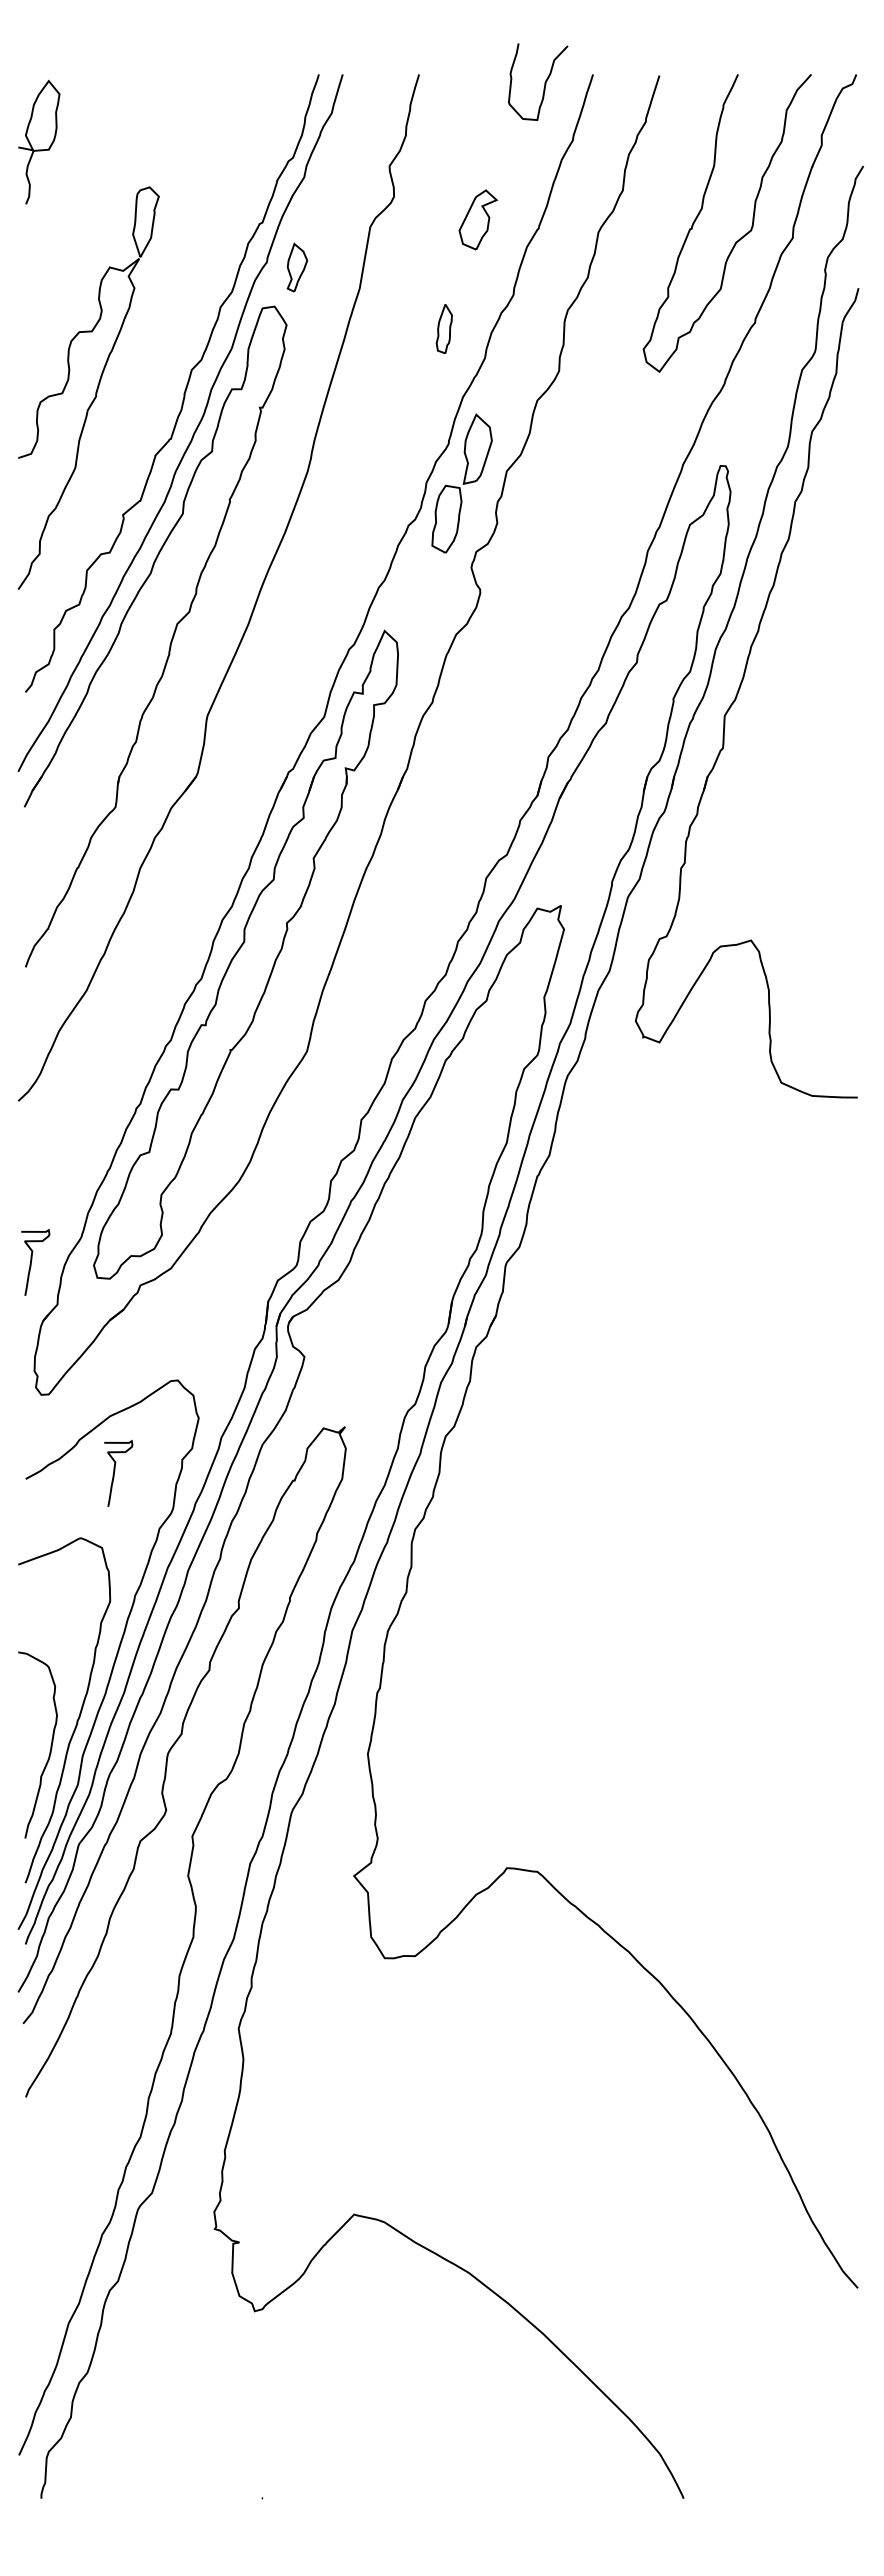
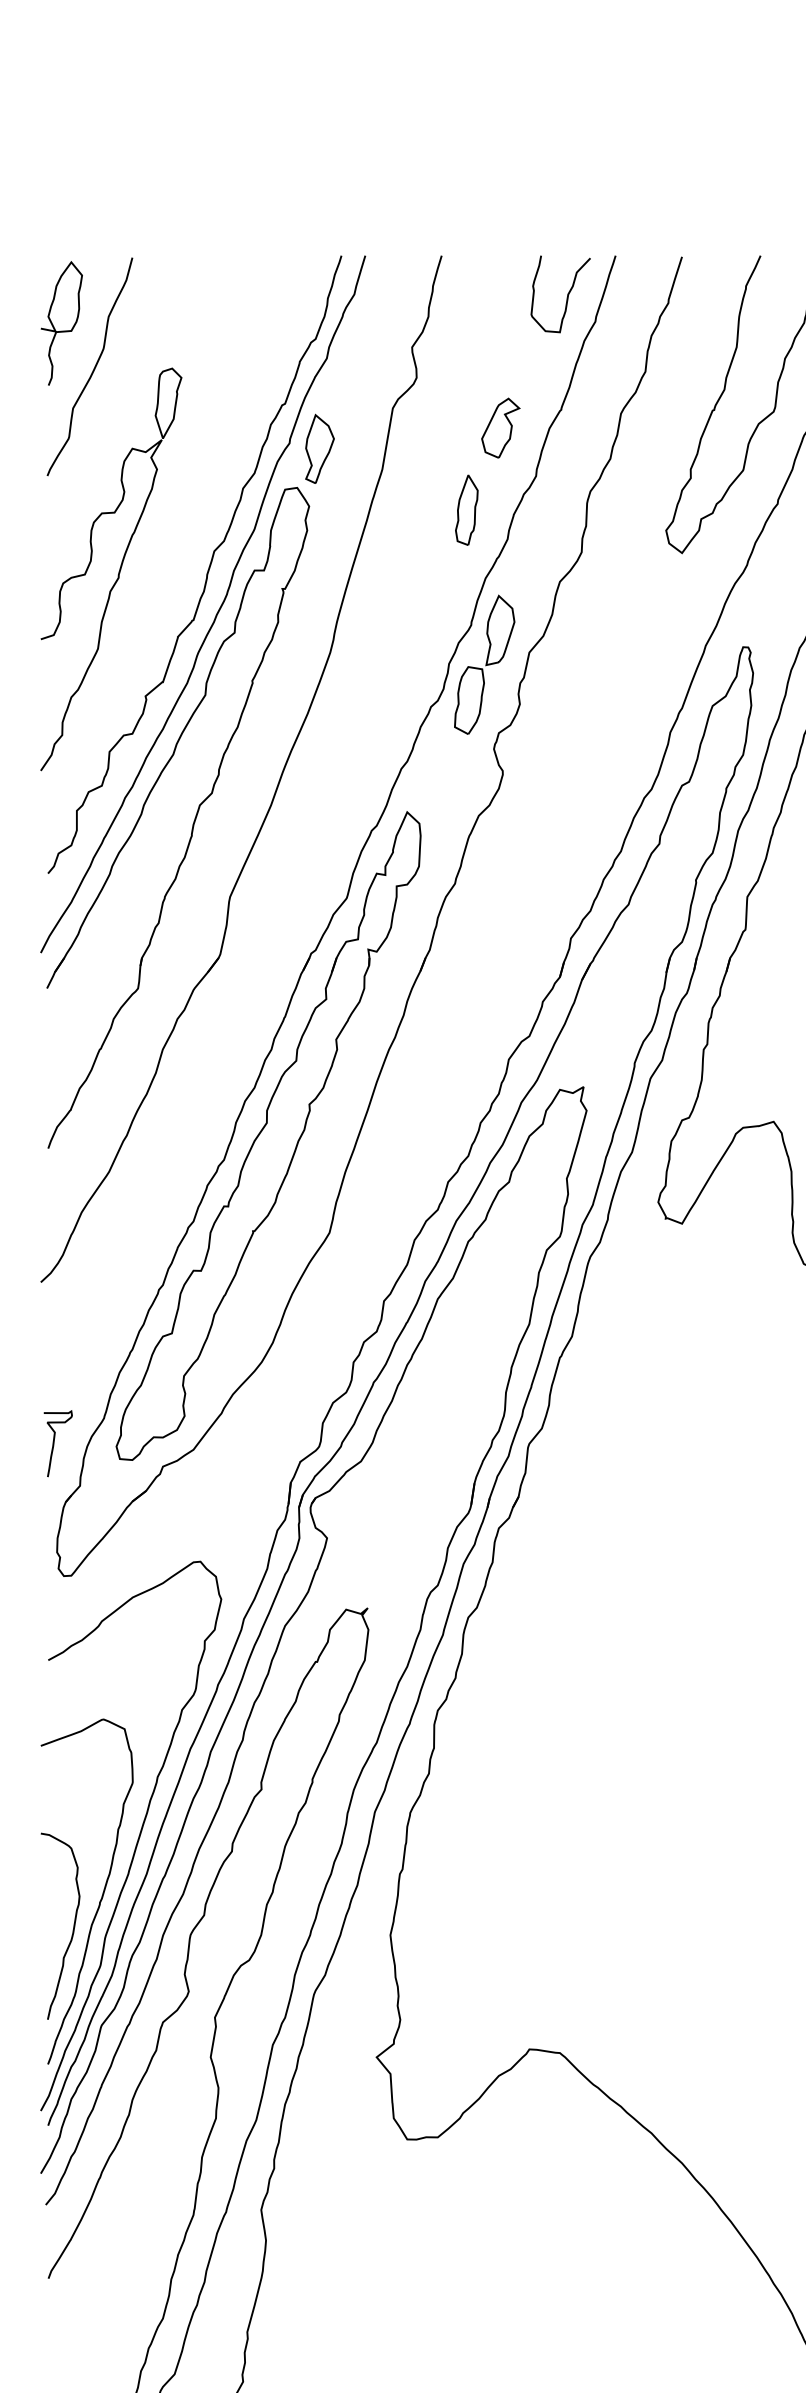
curve: (544, 82) -> (567, 294), moved
curve: (71, 185) -> (94, 366), added
part: (478, 219) -> (501, 427), moved
part: (297, 267) -> (320, 448), size x1.43
part: (444, 328) -> (467, 509), size x1.43
curve: (115, 1471) -> (138, 1652), removed

